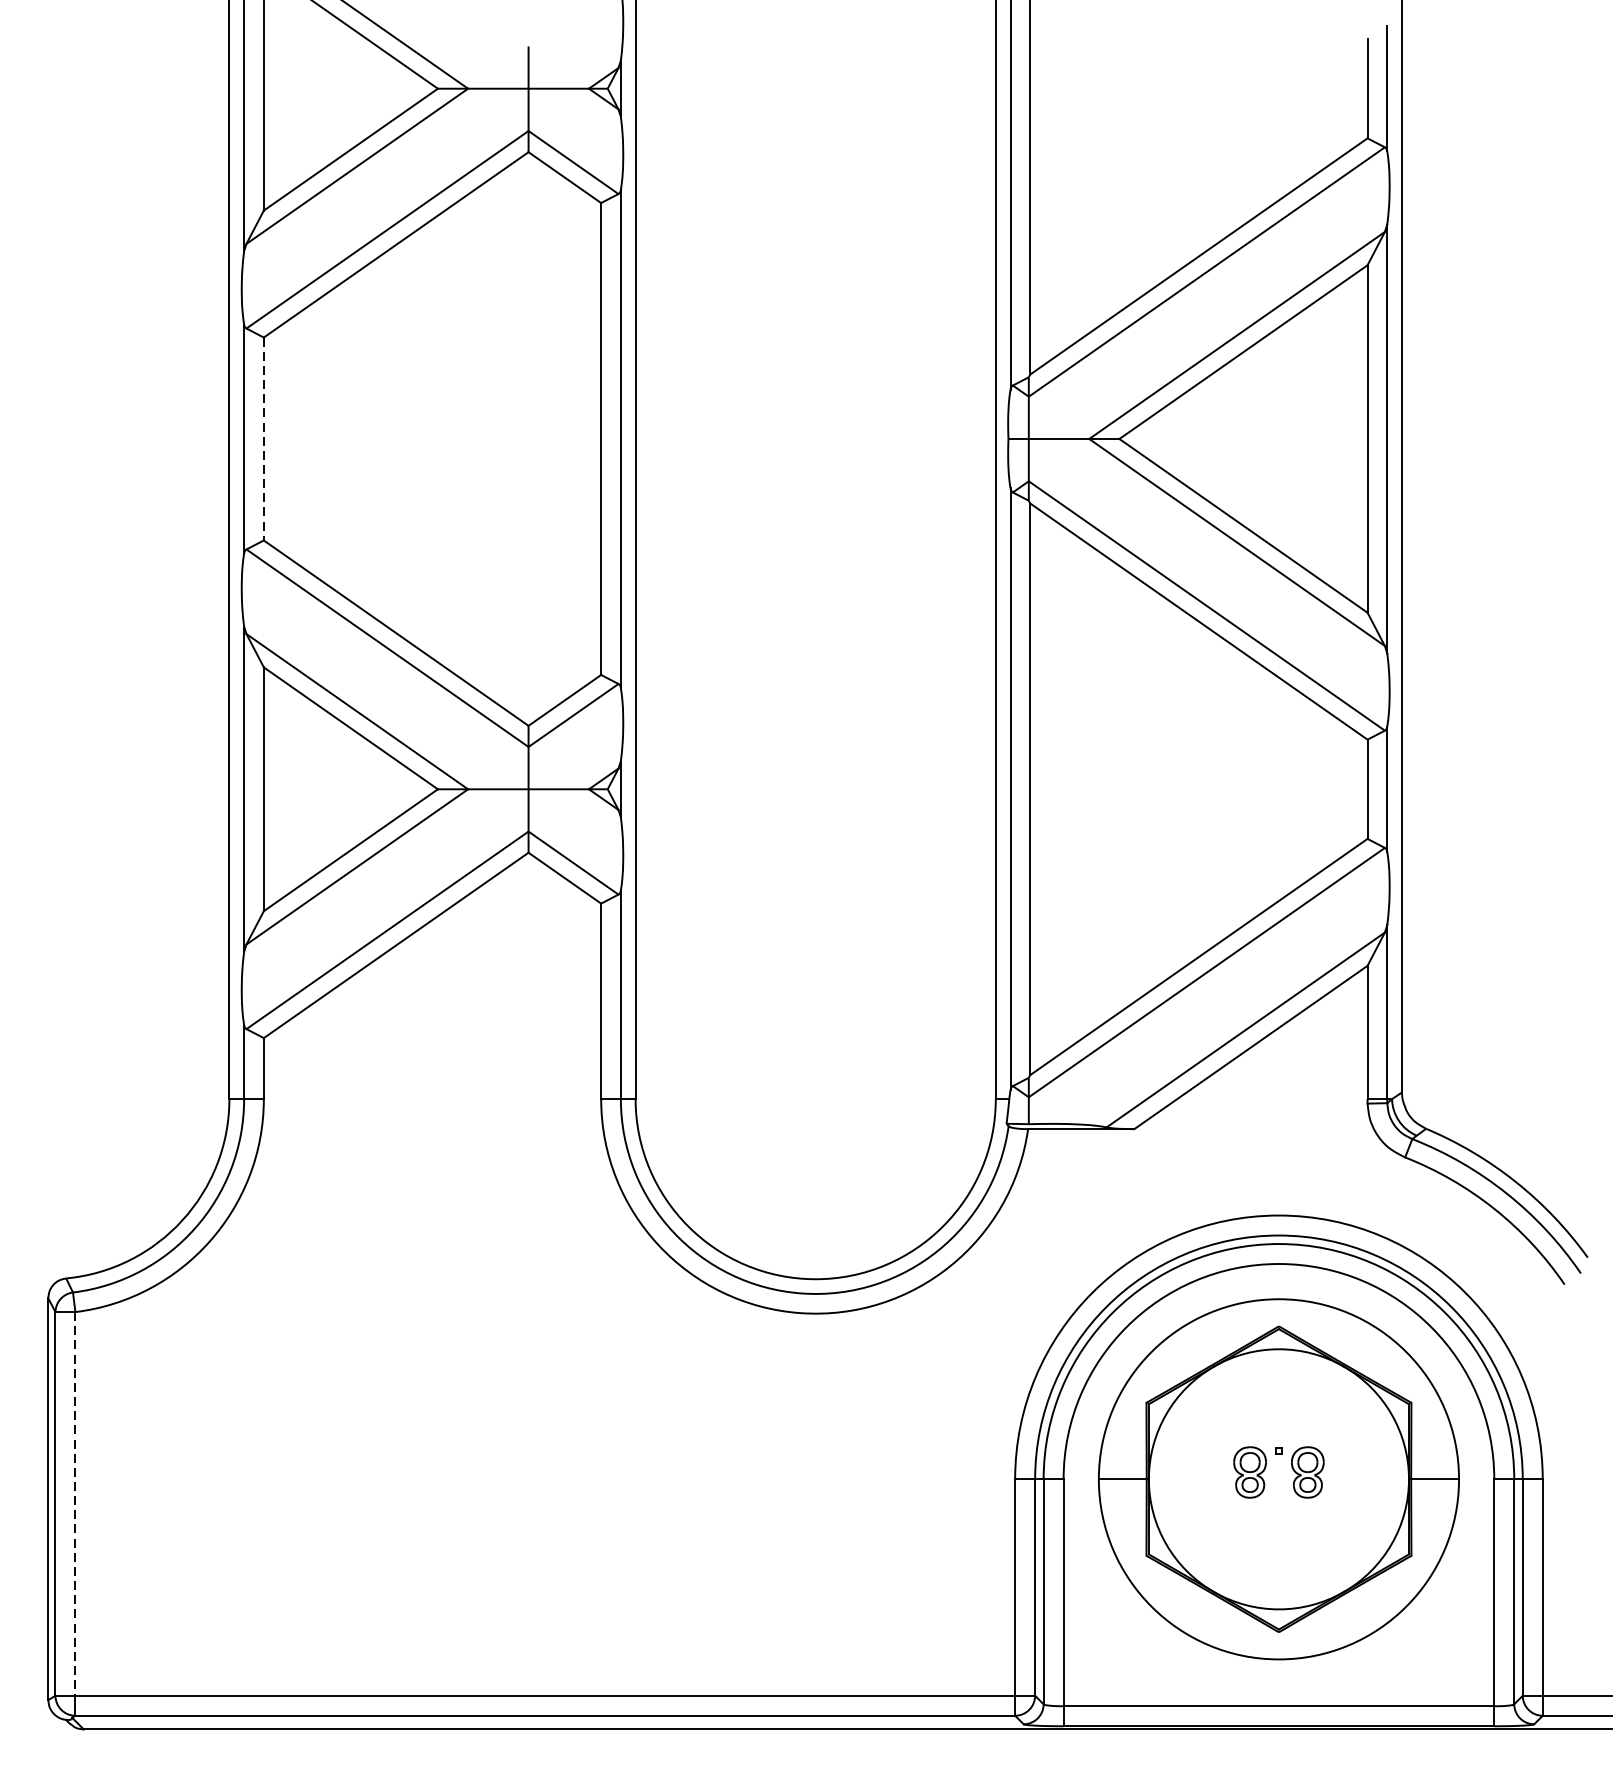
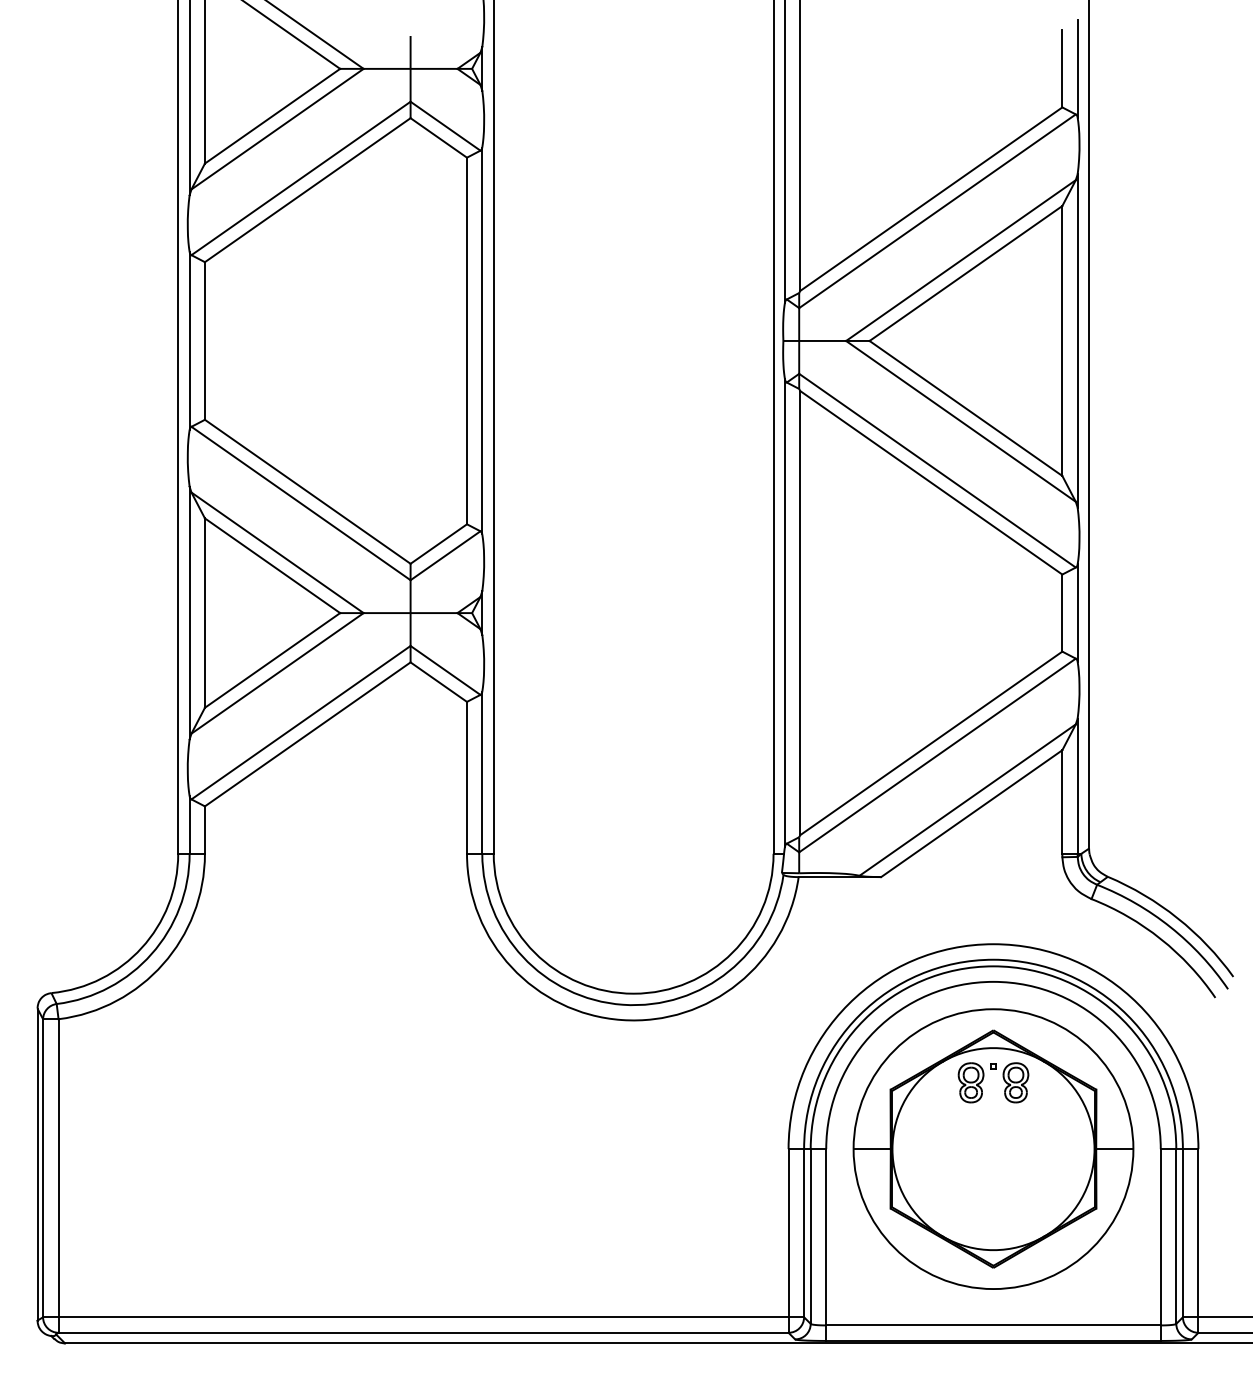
line: (263, 439) -> (204, 341), dashed -> solid
part: (1266, 1469) -> (983, 1080), moved
line: (75, 1504) -> (58, 1168), dashed -> solid

